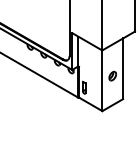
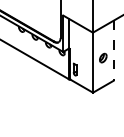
line: (123, 69) -> (113, 51), solid -> dashed

